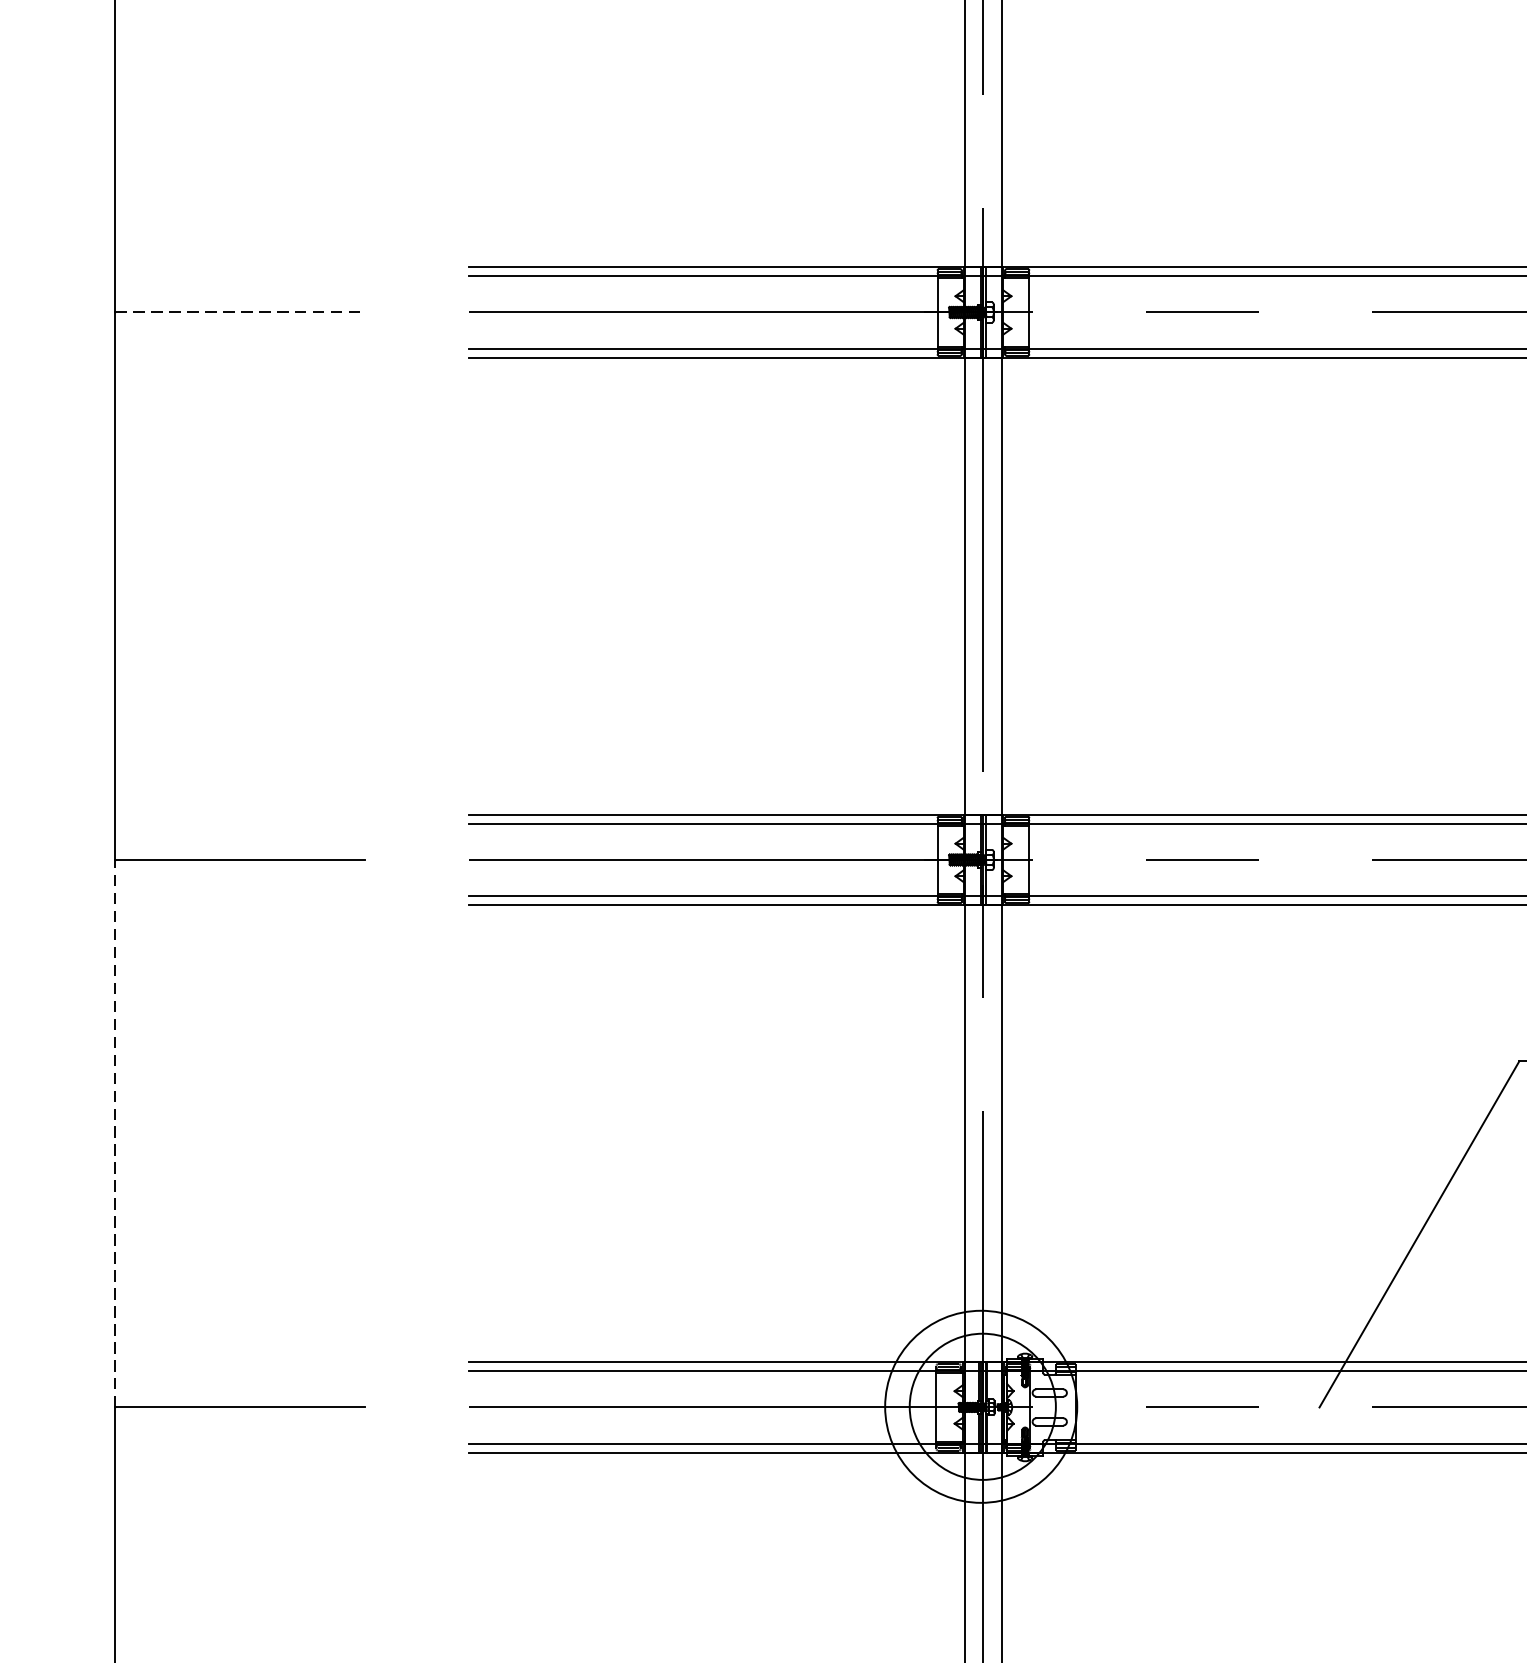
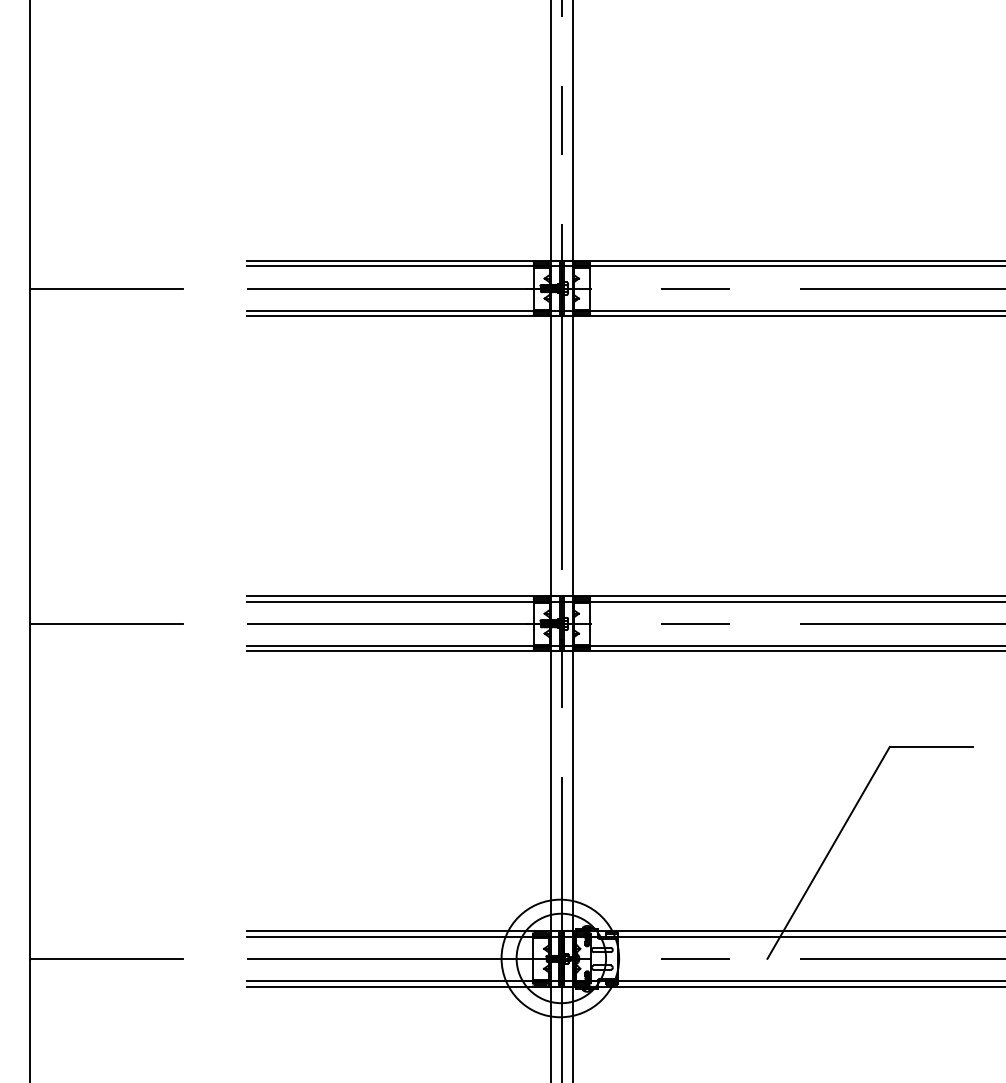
line: (241, 312) -> (107, 288), dashed -> solid
line: (115, 1134) -> (30, 791), dashed -> solid

